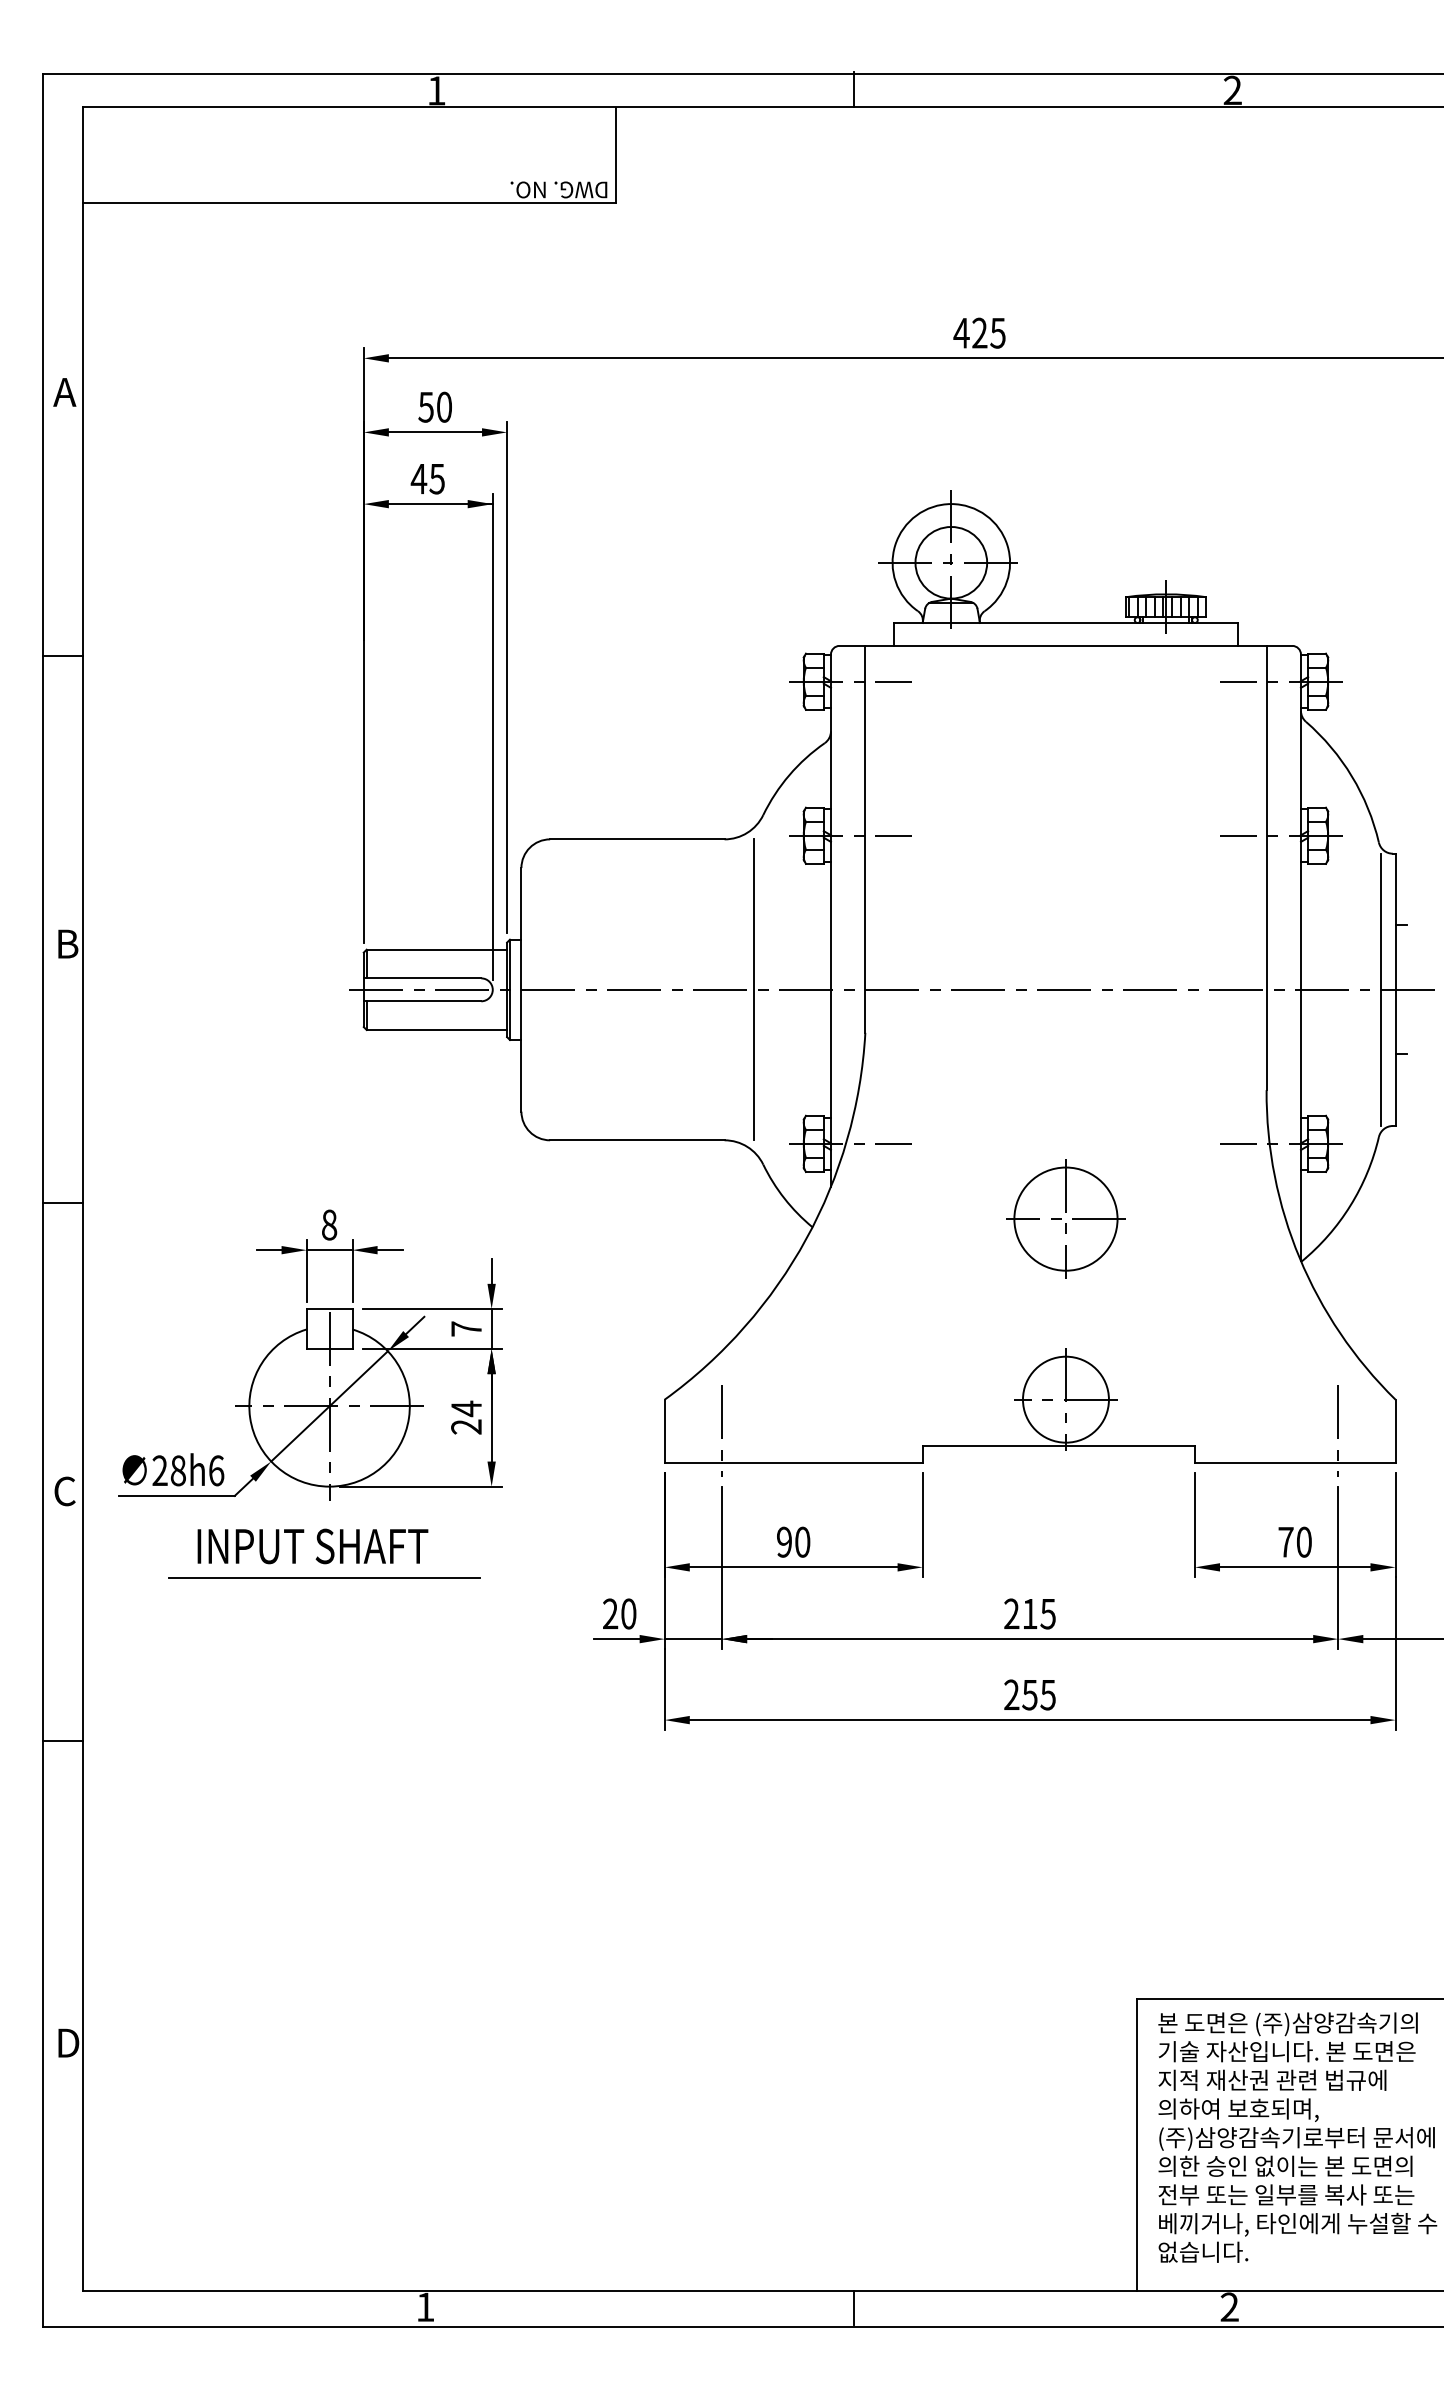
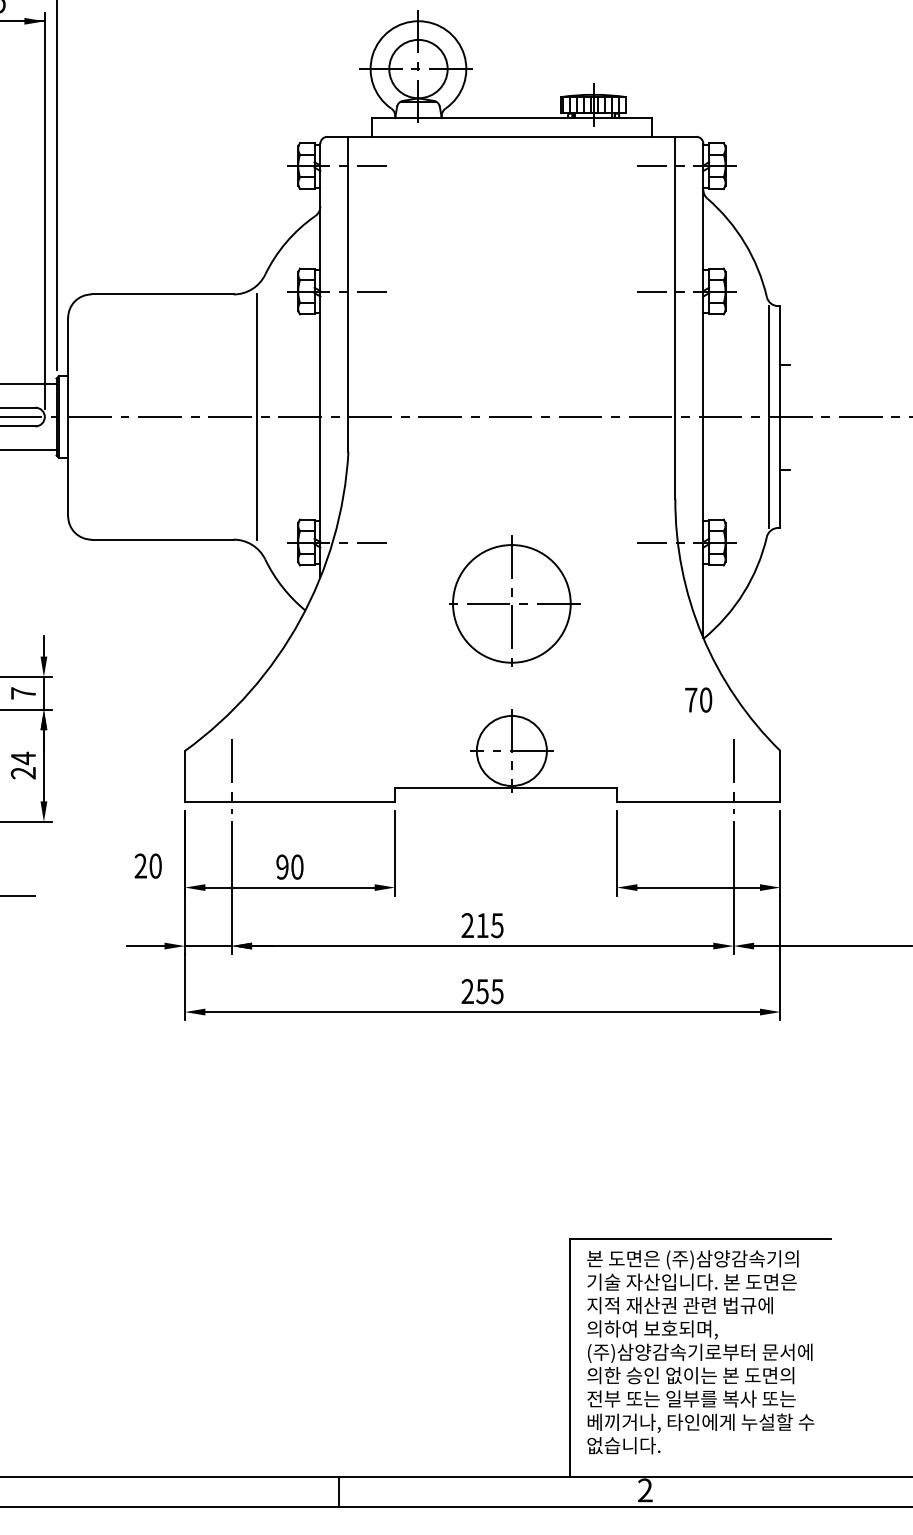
part: (1065, 1218) -> (511, 603), size x1.4
text: (1294, 1541) -> (698, 699), moved
text: (619, 1613) -> (148, 865), moved

